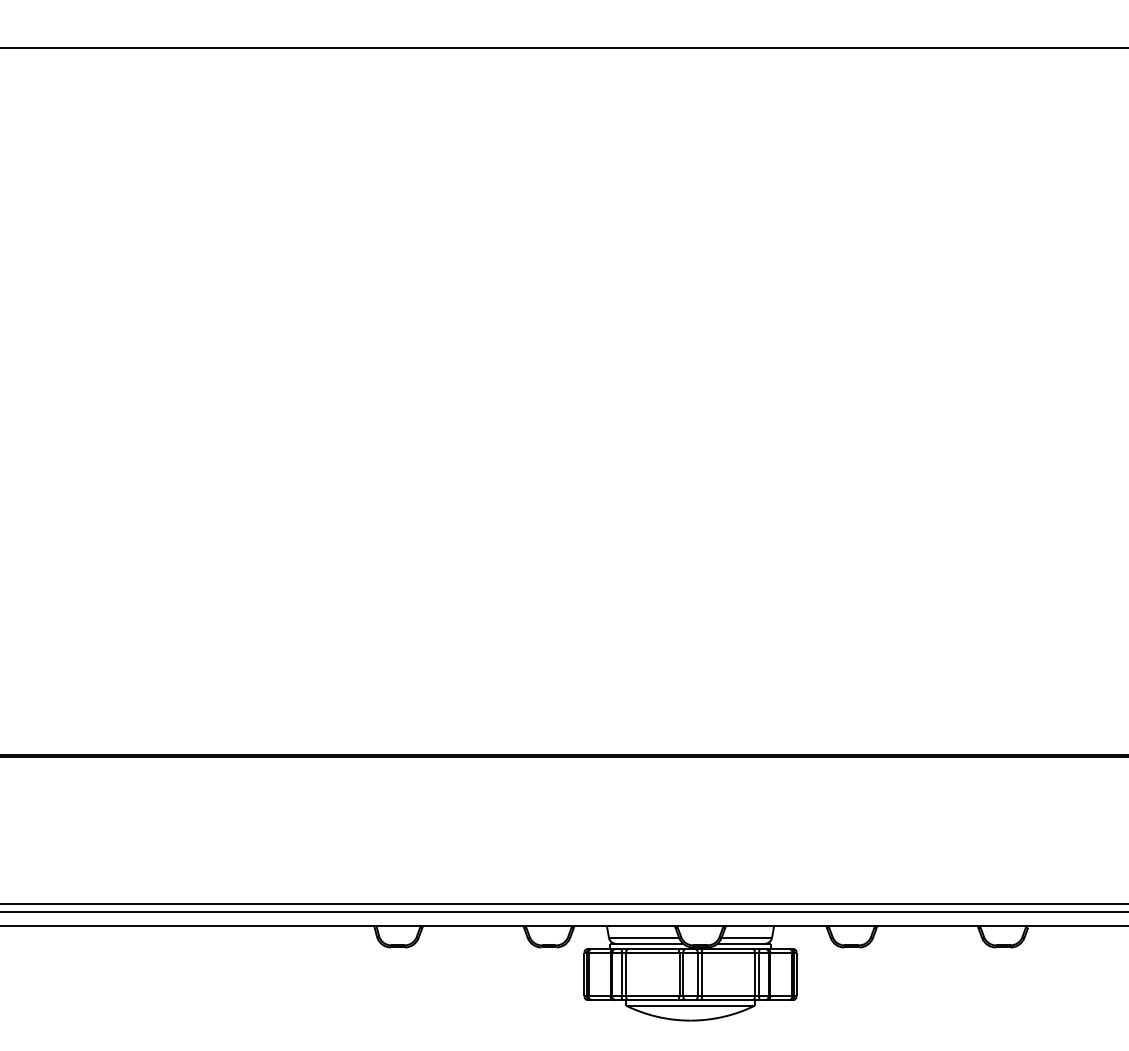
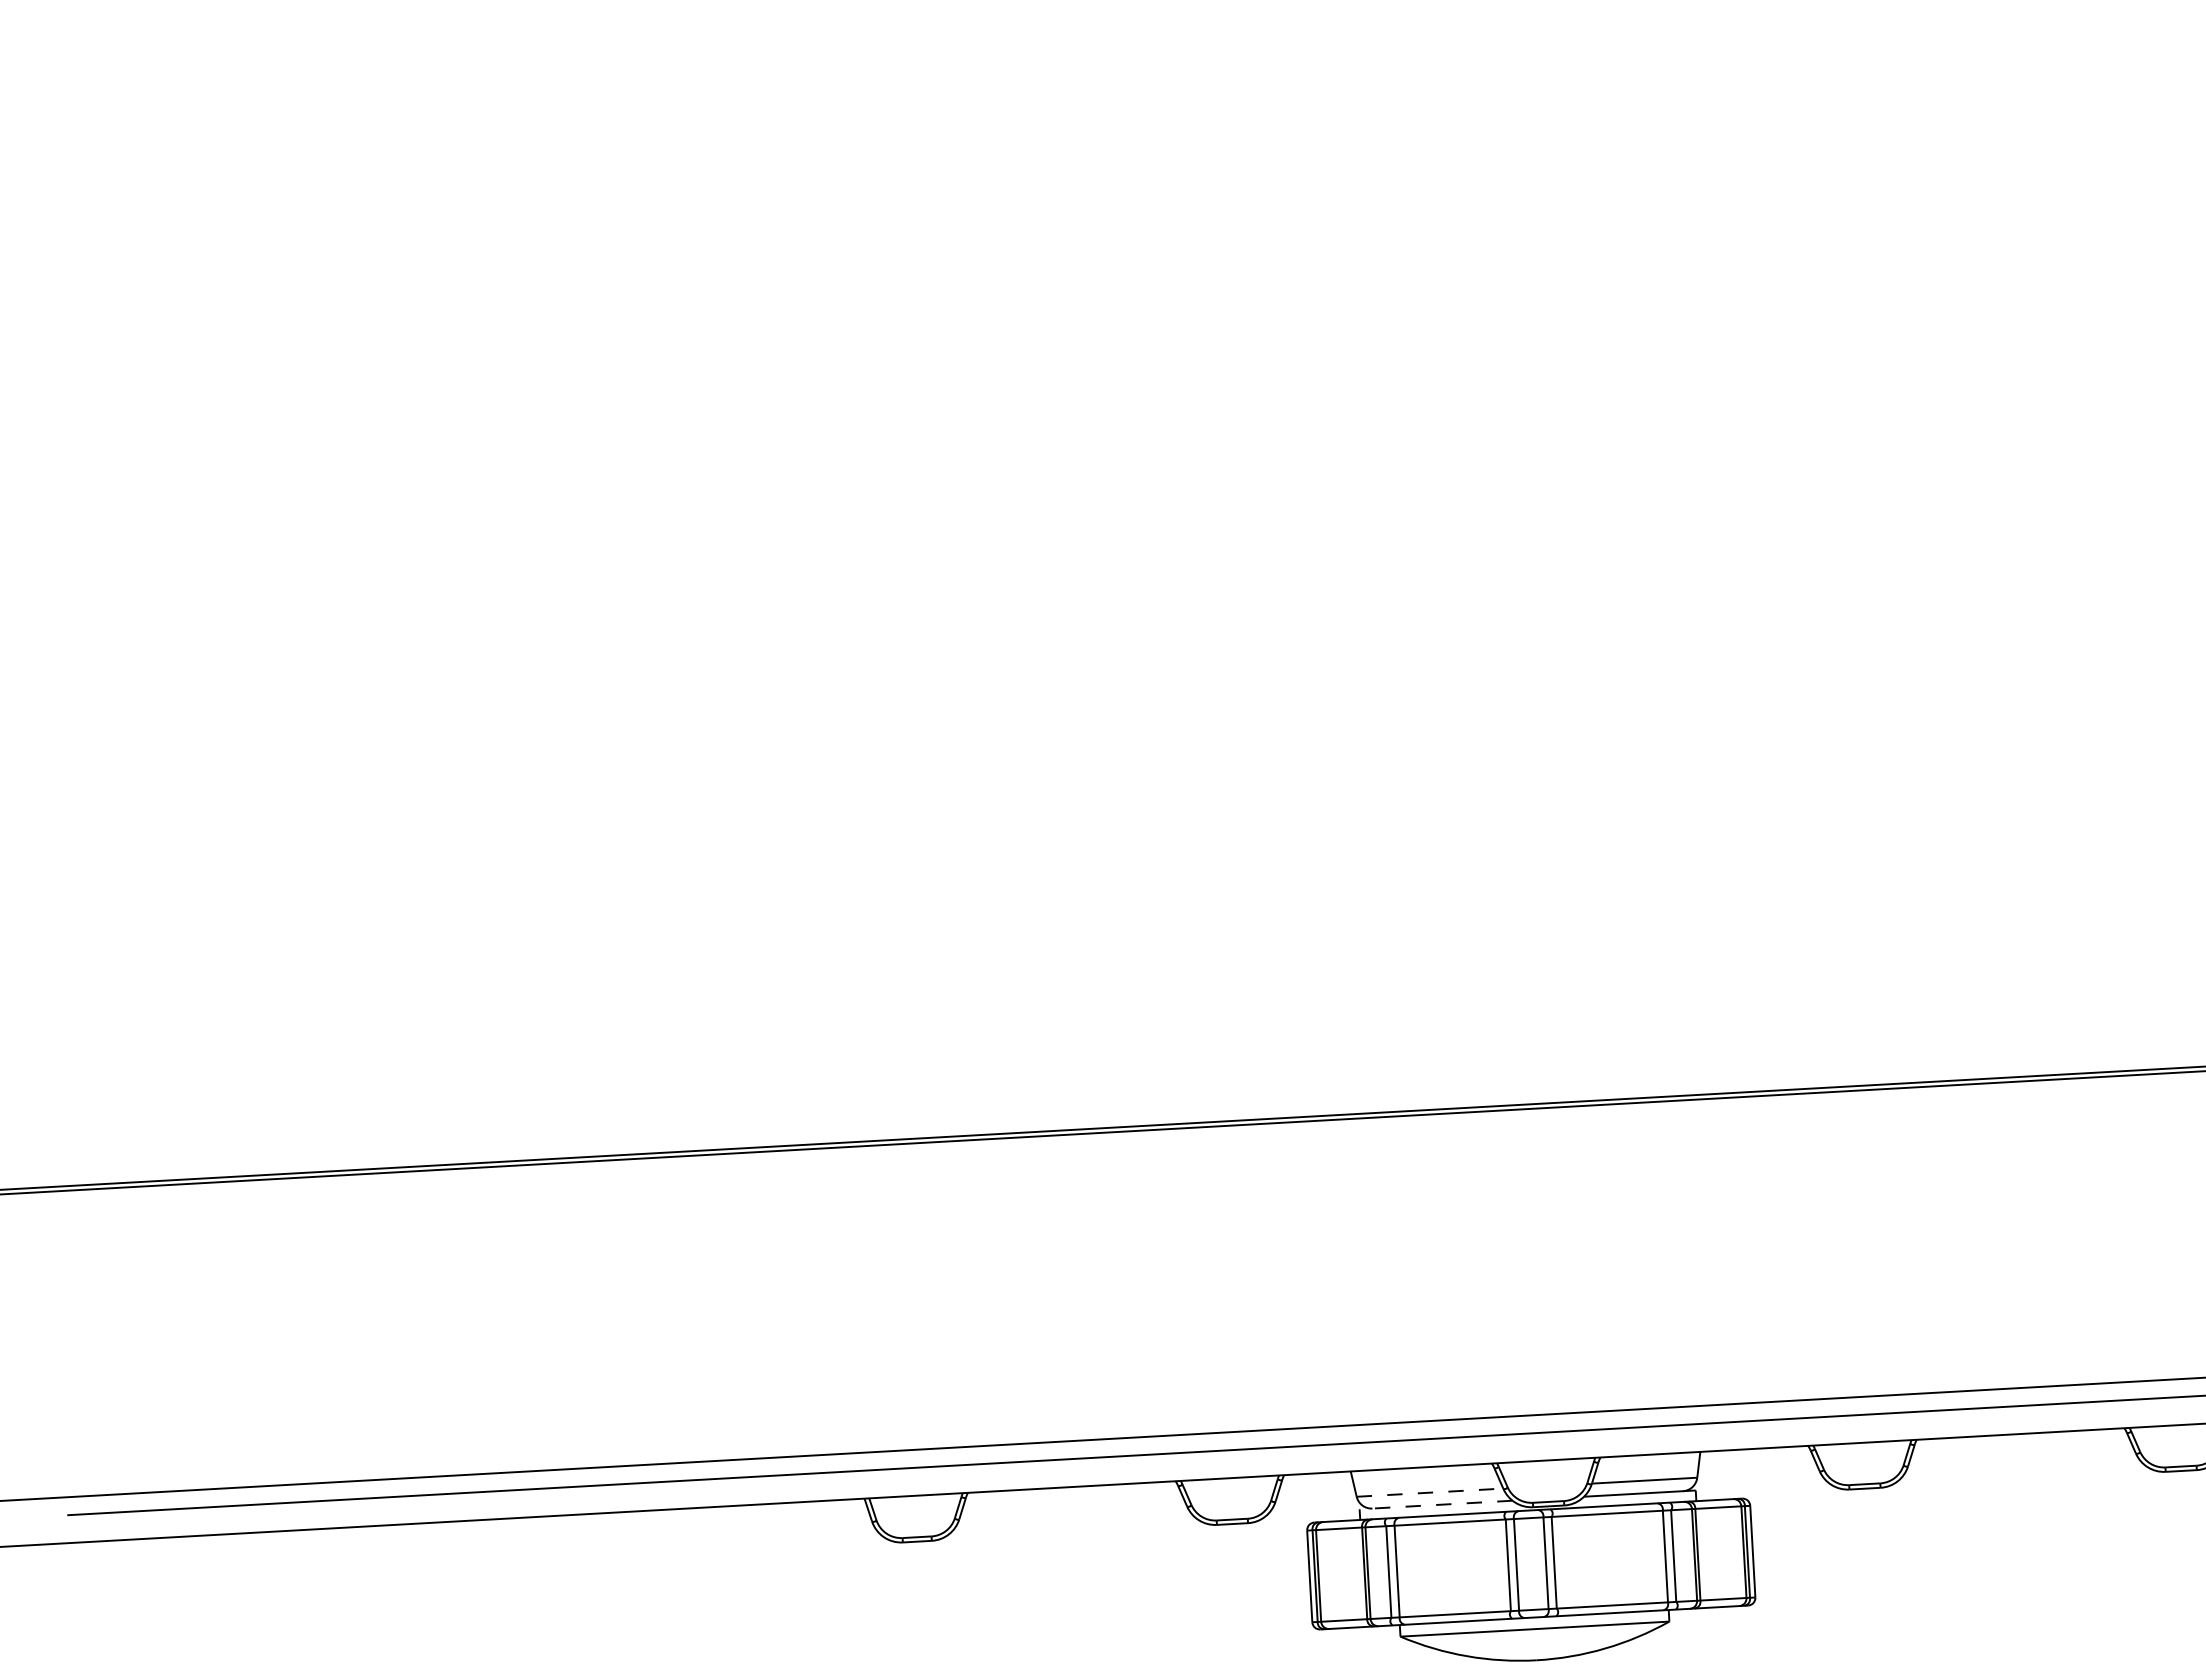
line: (644, 937) -> (1430, 1492), solid -> dashed
line: (646, 943) -> (1435, 1504), solid -> dashed

